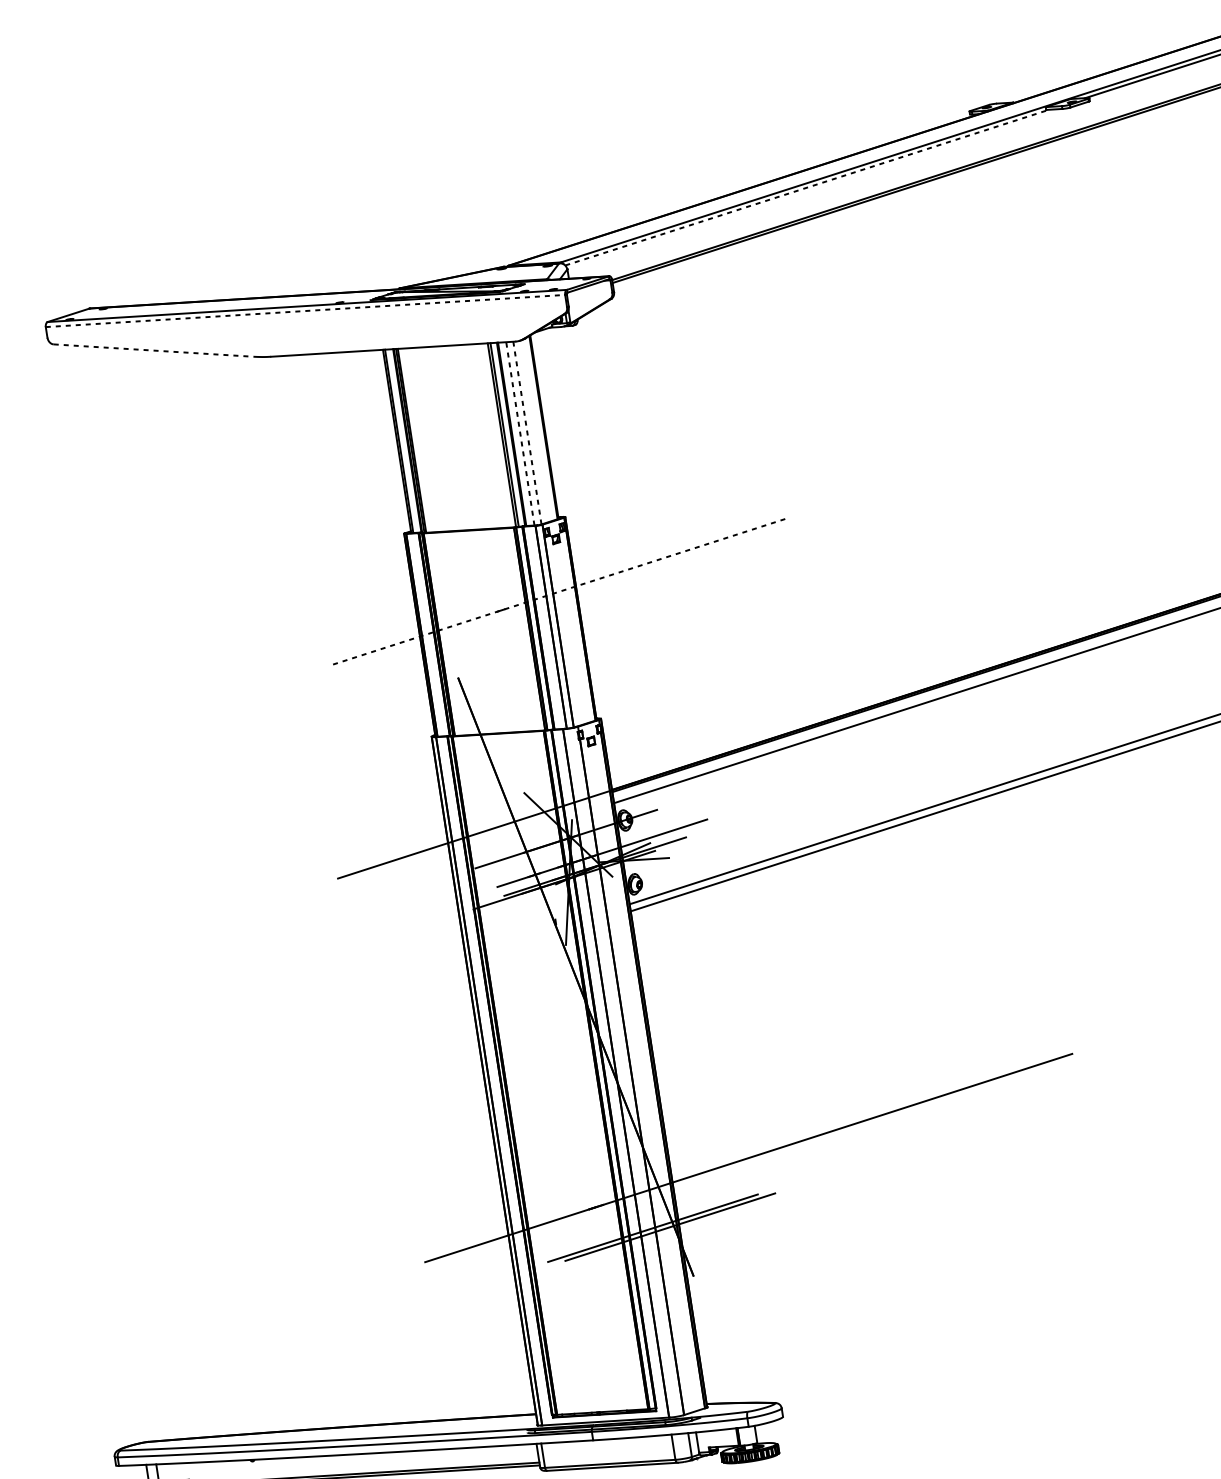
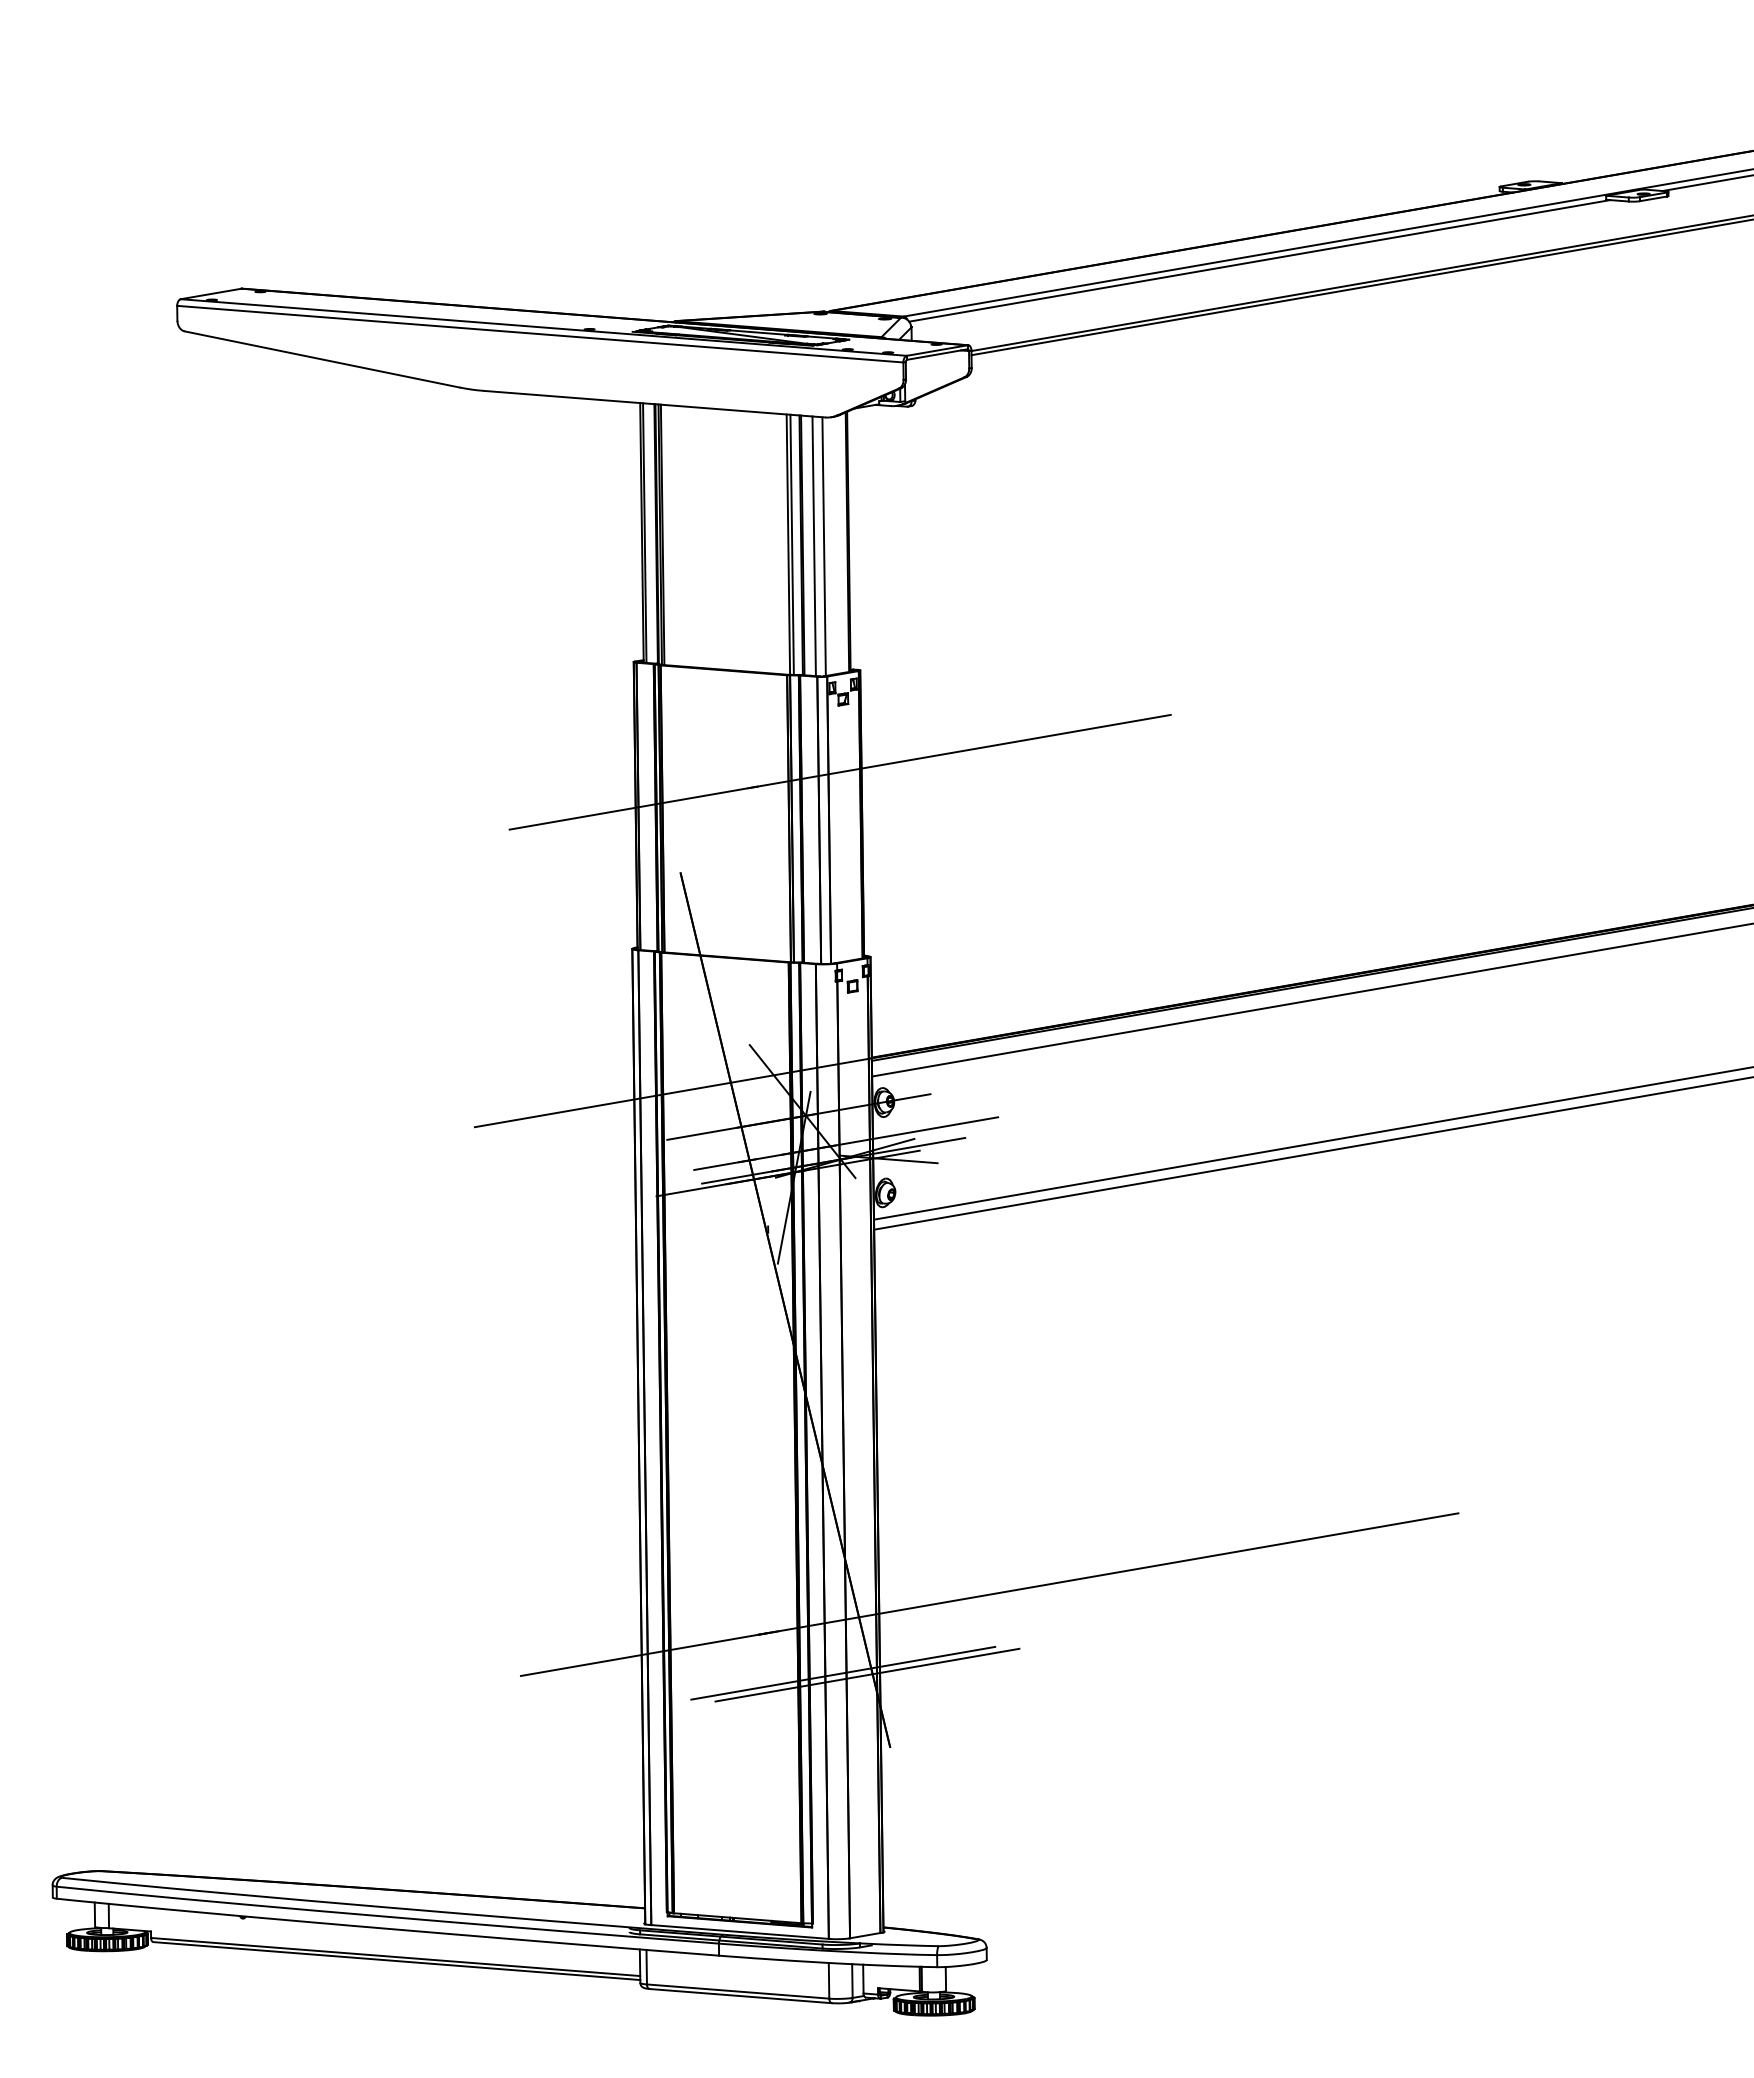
line: (806, 187) -> (1259, 260), dashed -> solid
line: (305, 311) -> (540, 334), dashed -> solid
line: (153, 350) -> (322, 359), dashed -> solid
line: (527, 432) -> (824, 546), dashed -> solid
line: (520, 433) -> (814, 546), dashed -> solid
line: (561, 591) -> (840, 772), dashed -> solid

